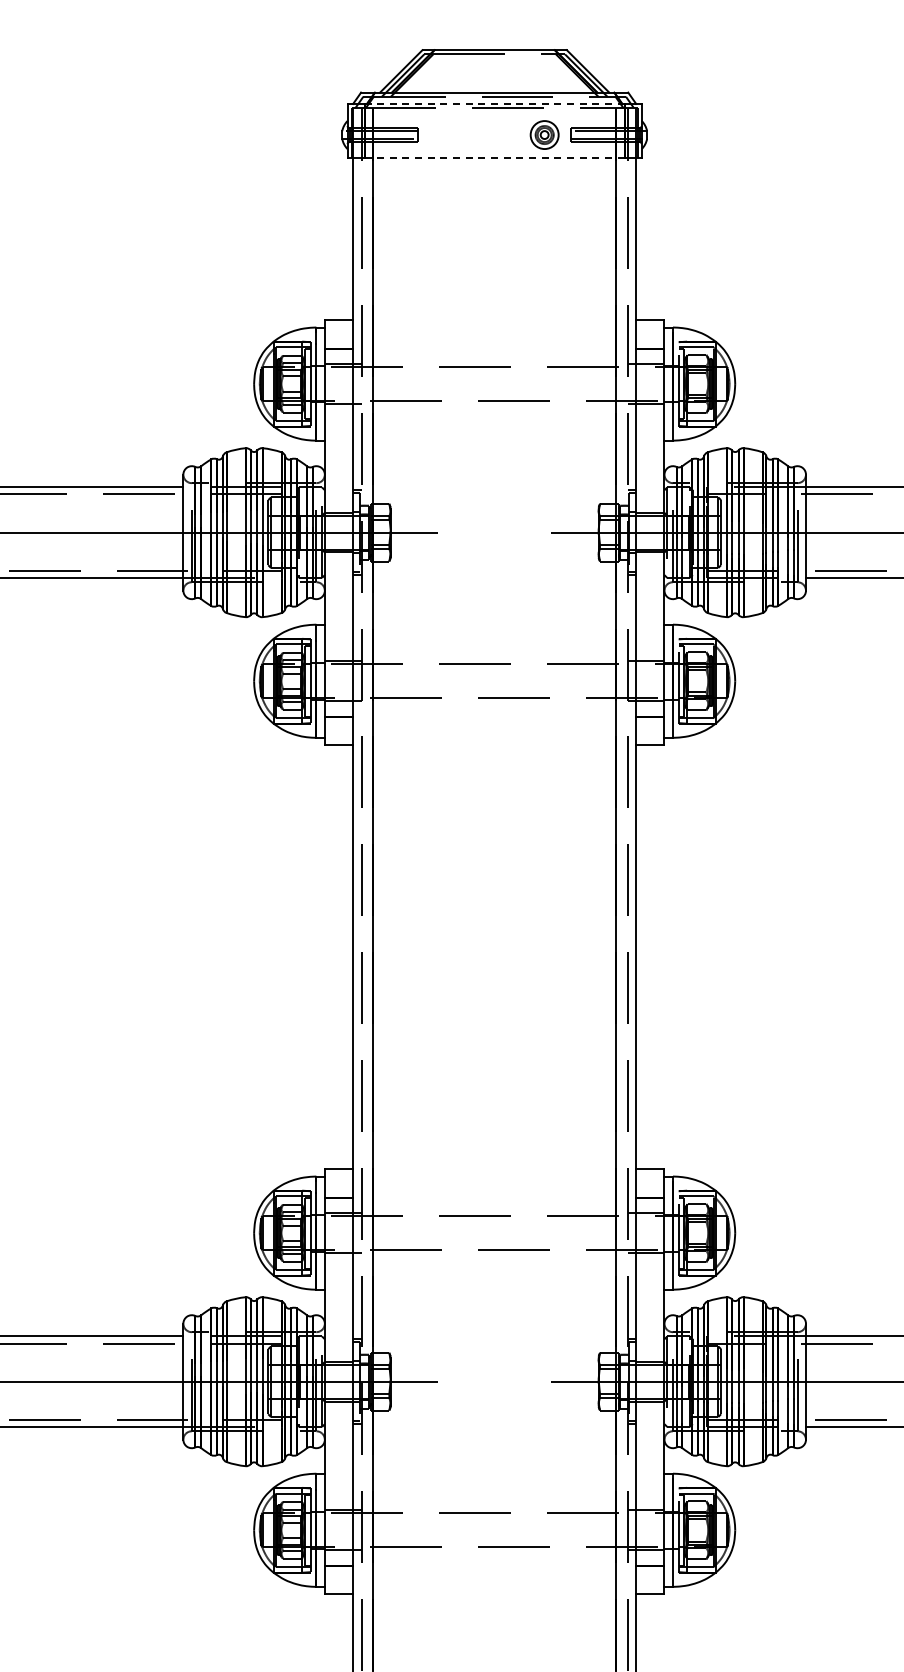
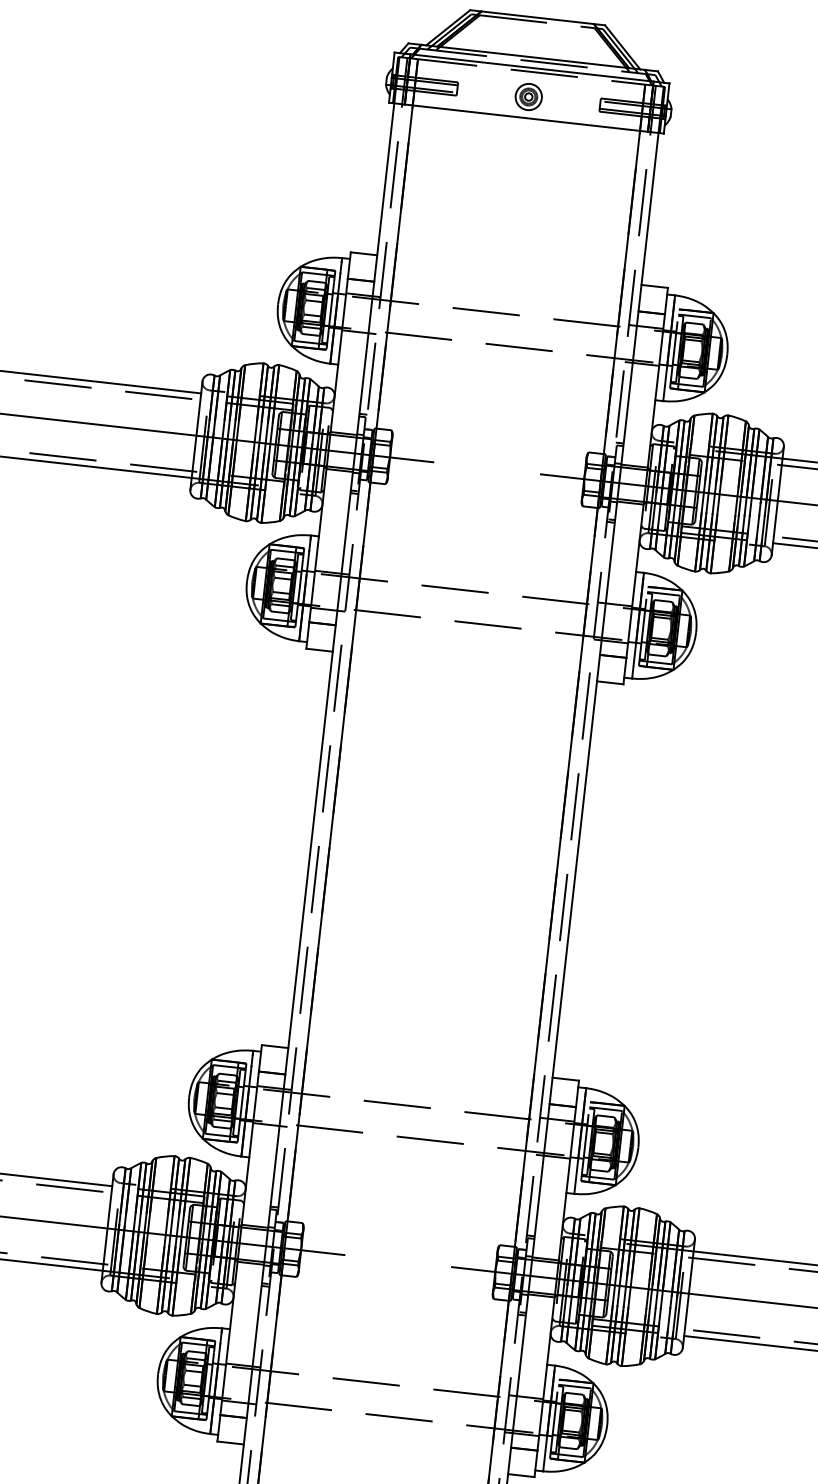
line: (495, 103) -> (532, 67), dashed -> solid
part: (544, 134) -> (528, 96), moved
line: (495, 157) -> (527, 118), dashed -> solid

